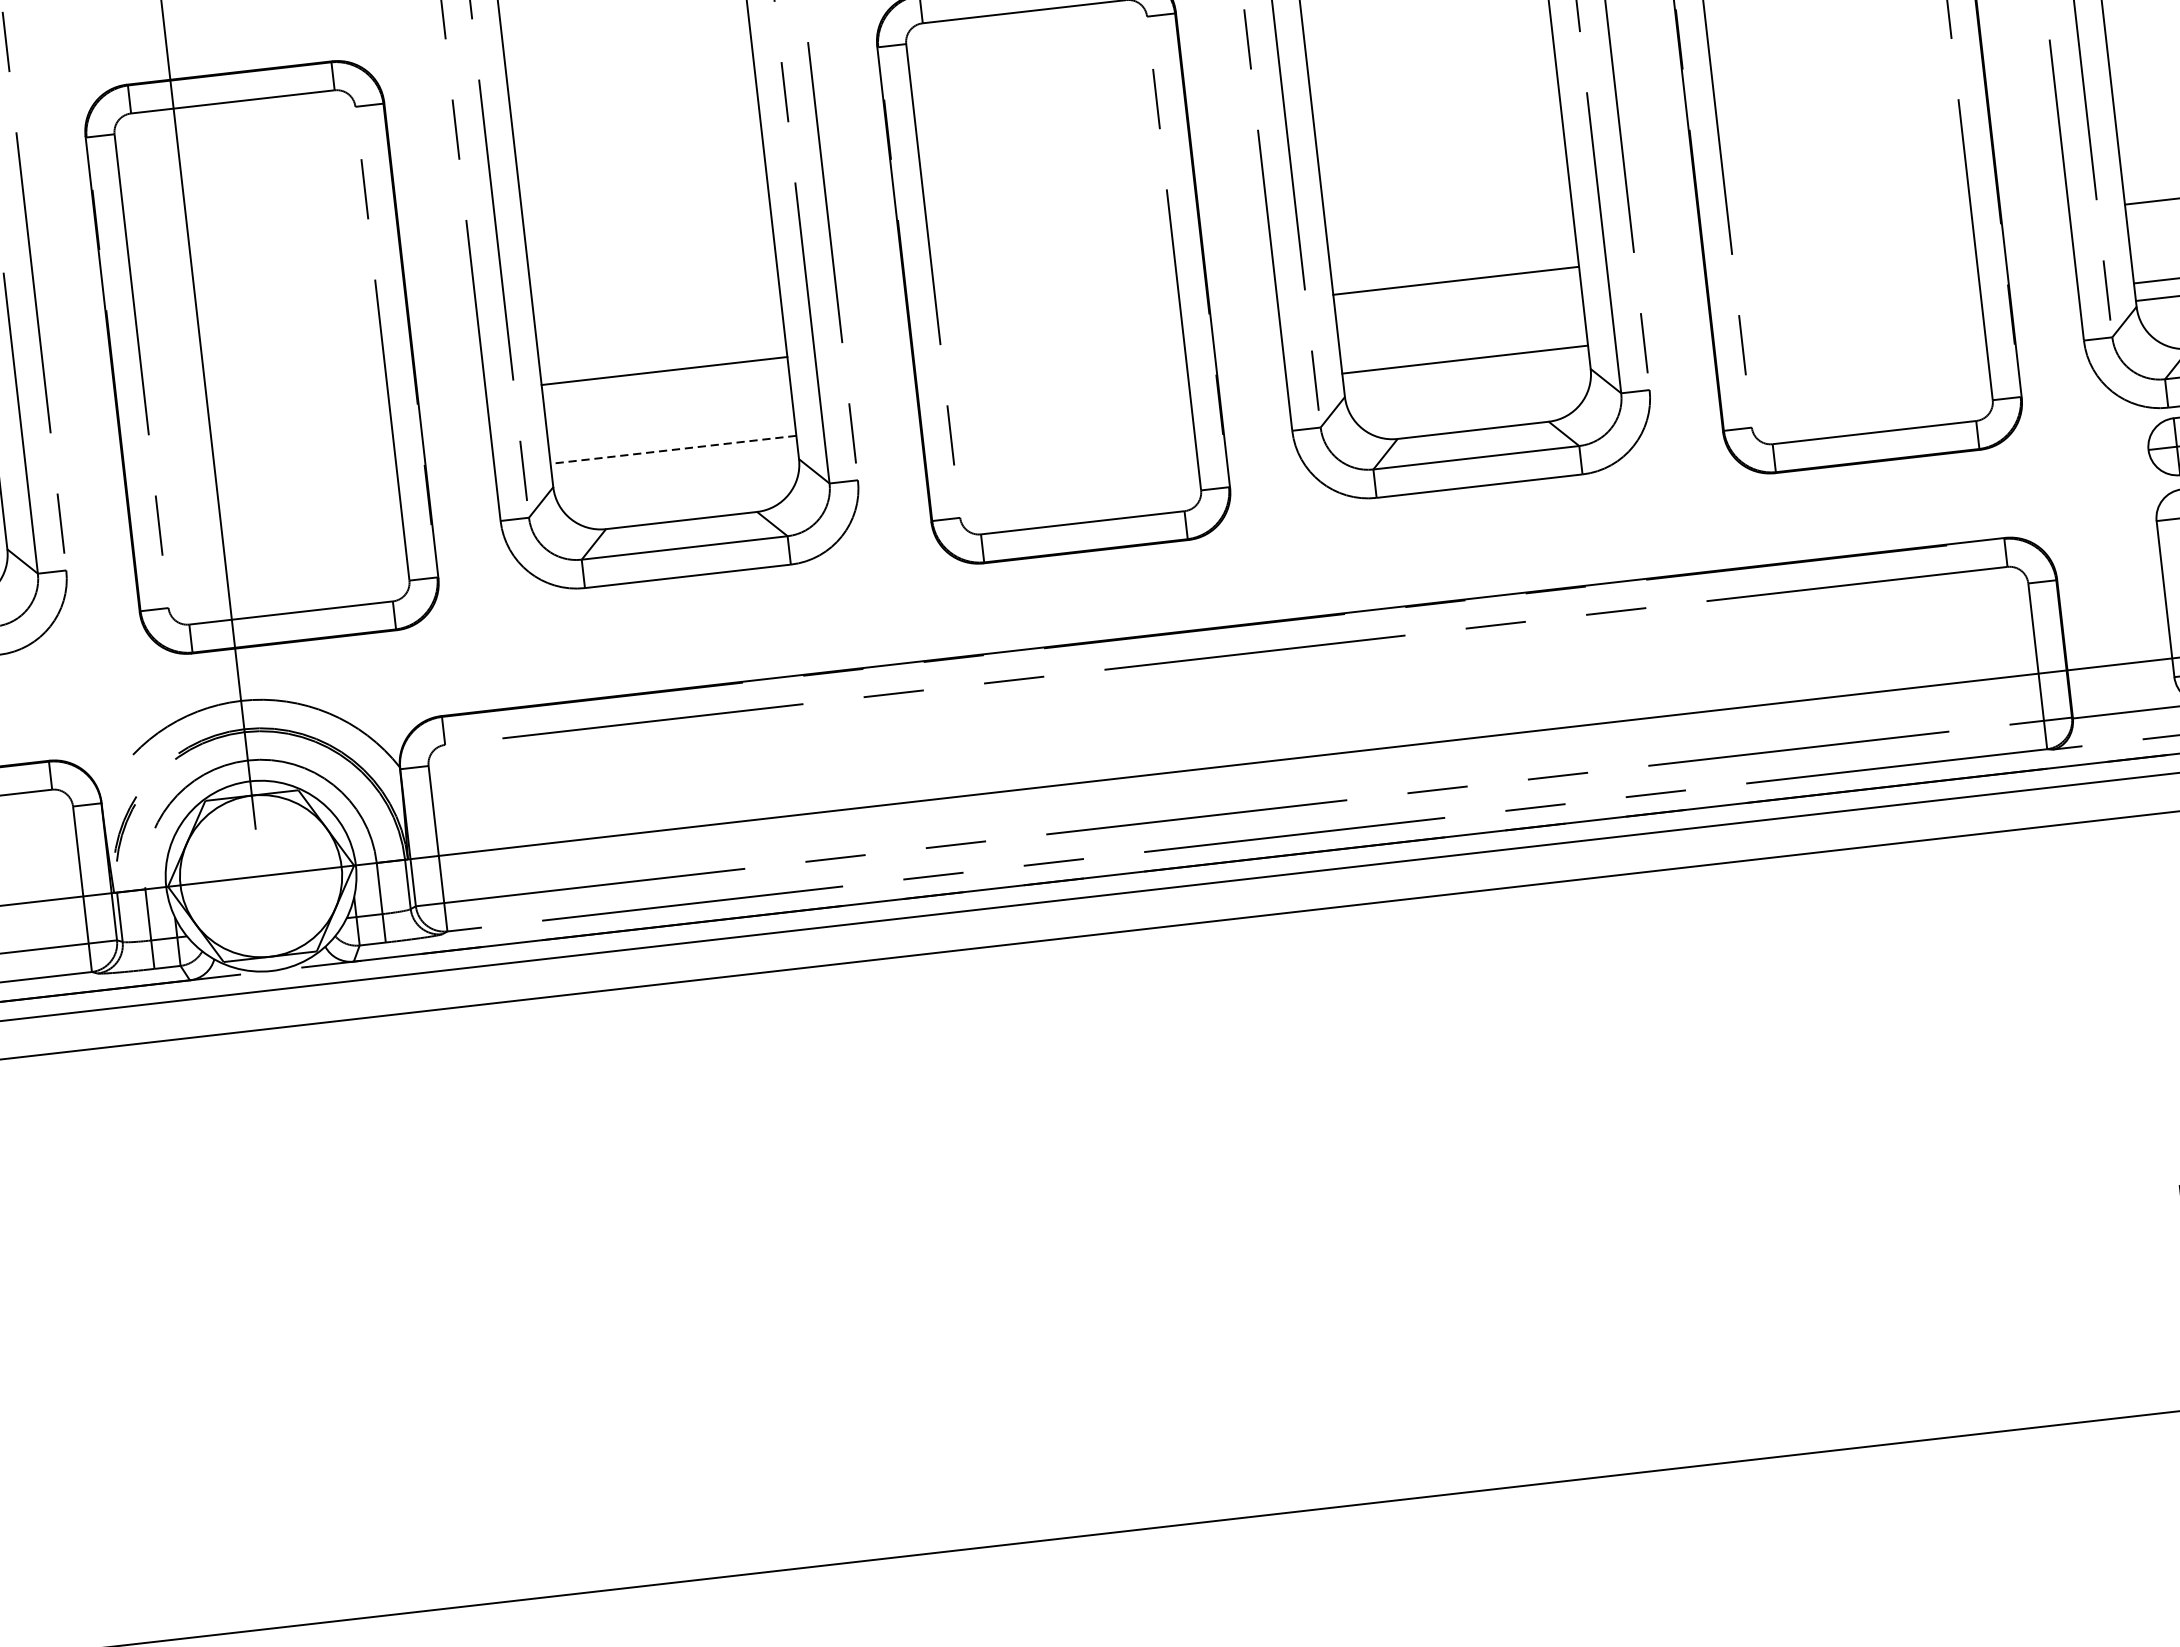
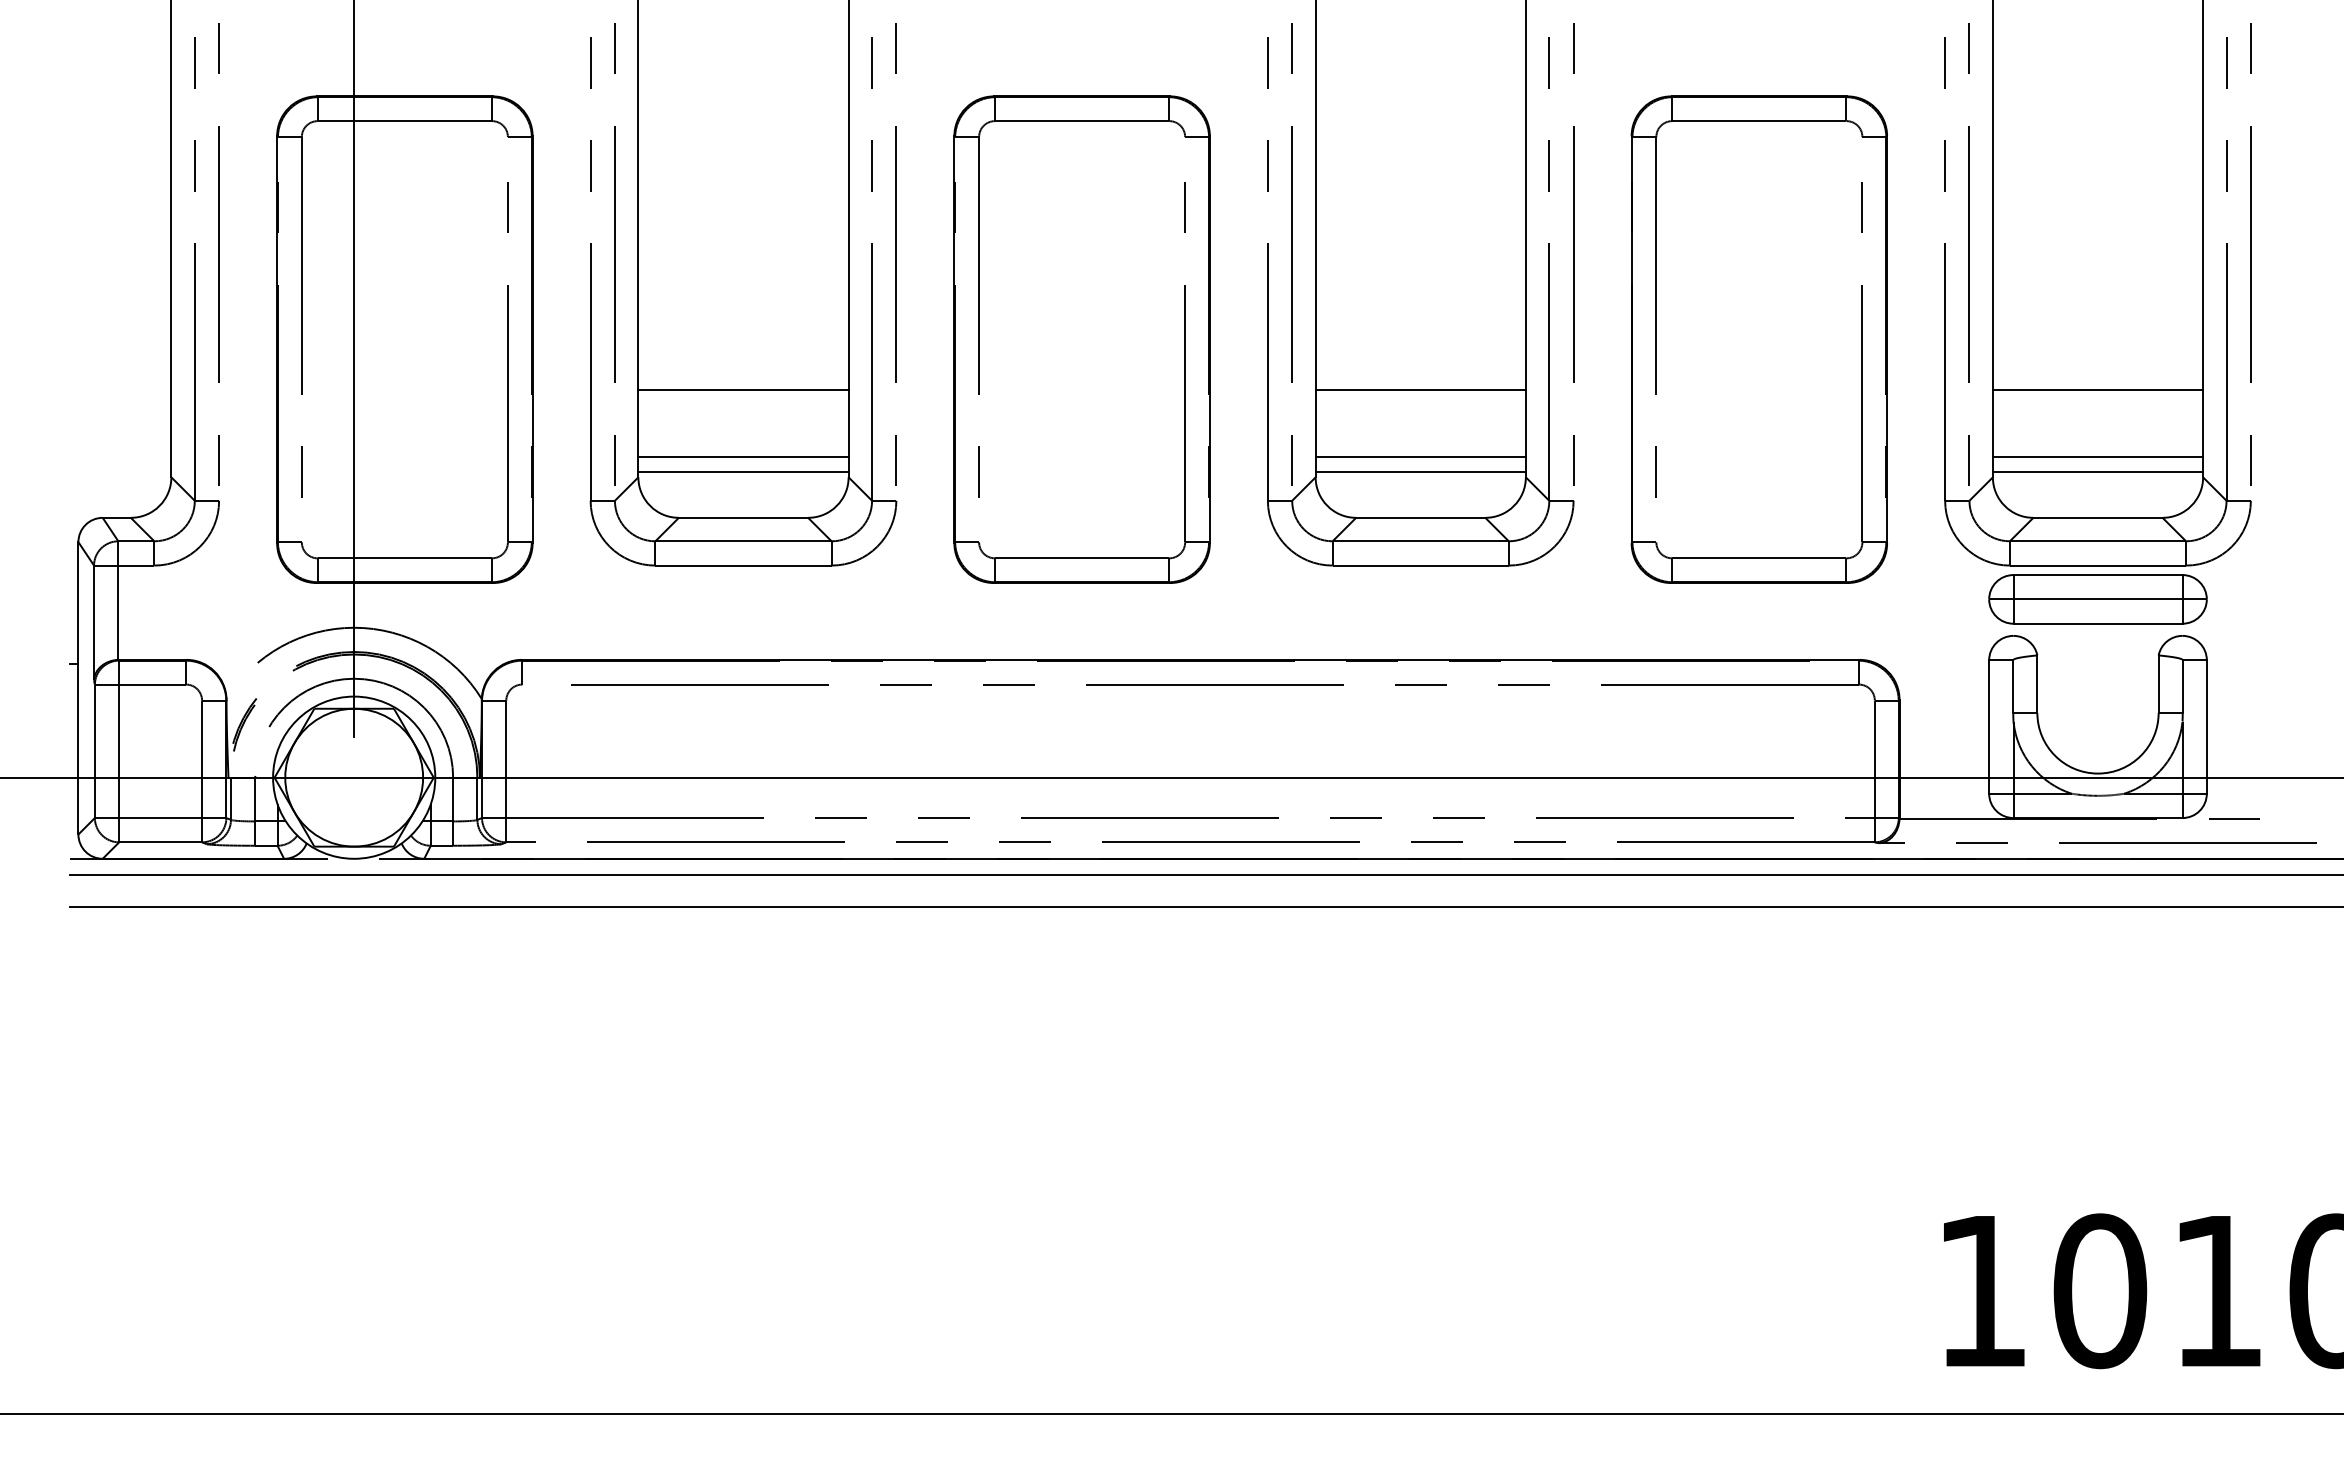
line: (1466, 377) -> (1420, 472), added
line: (673, 450) -> (743, 457), dashed -> solid
line: (675, 467) -> (743, 472), added

